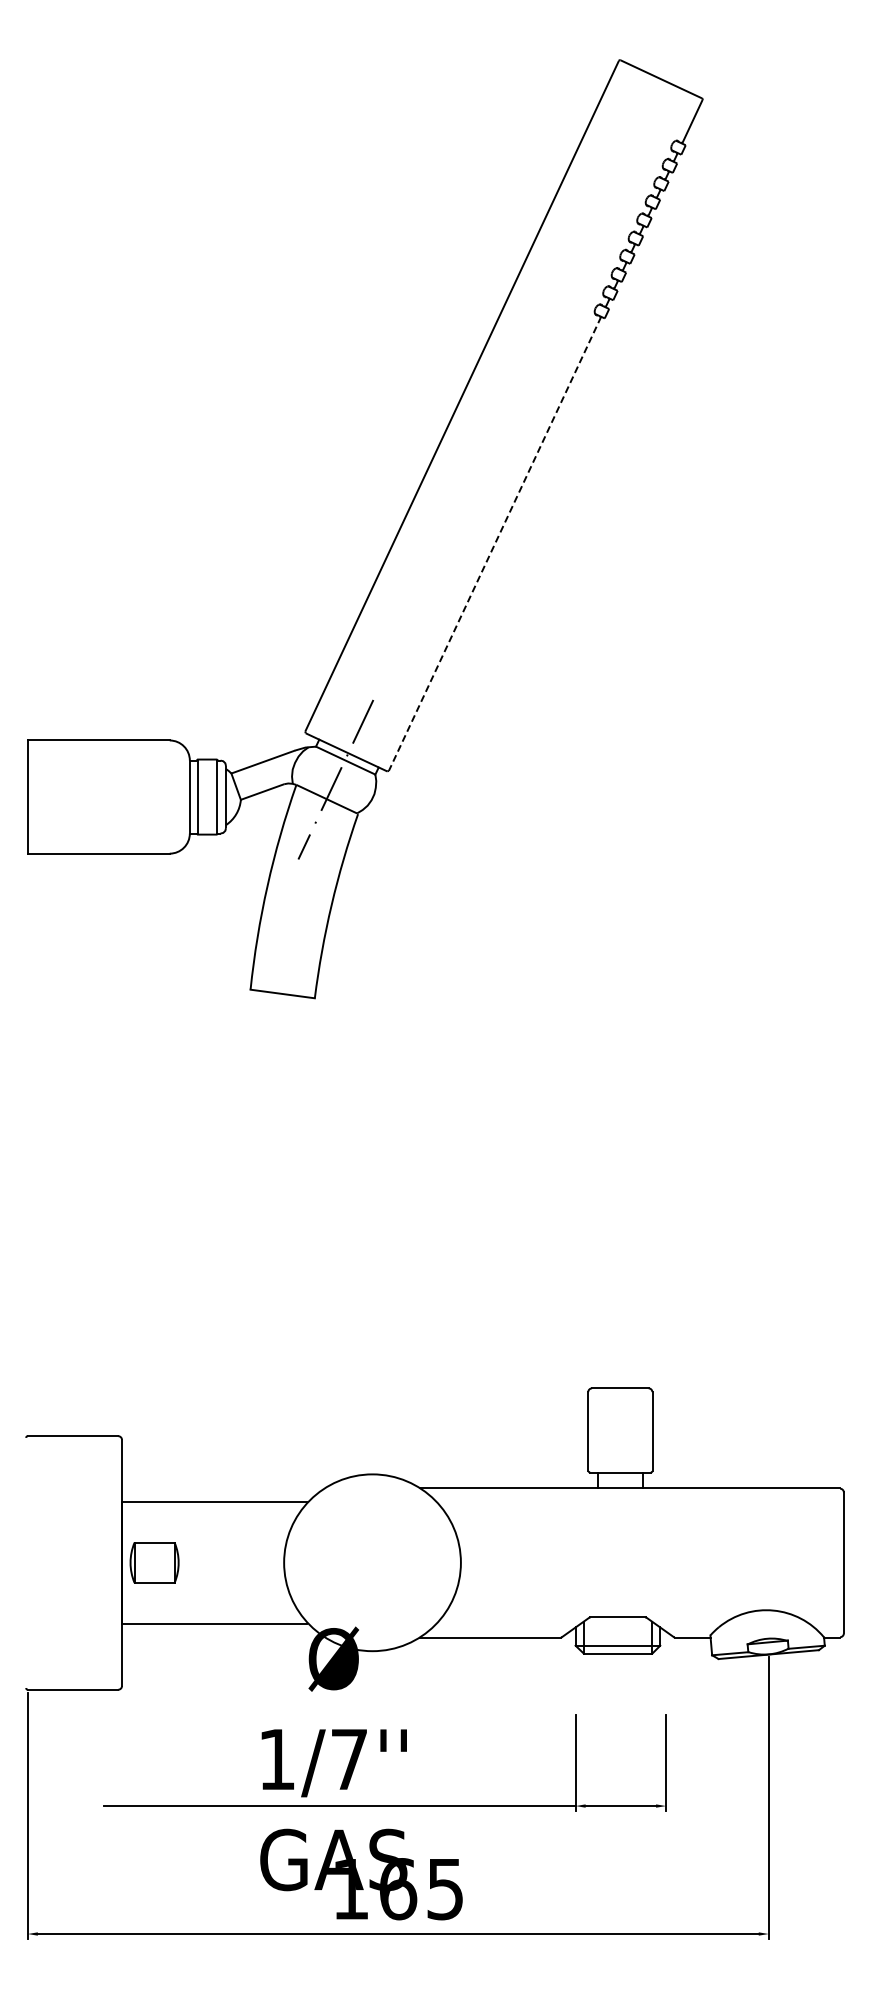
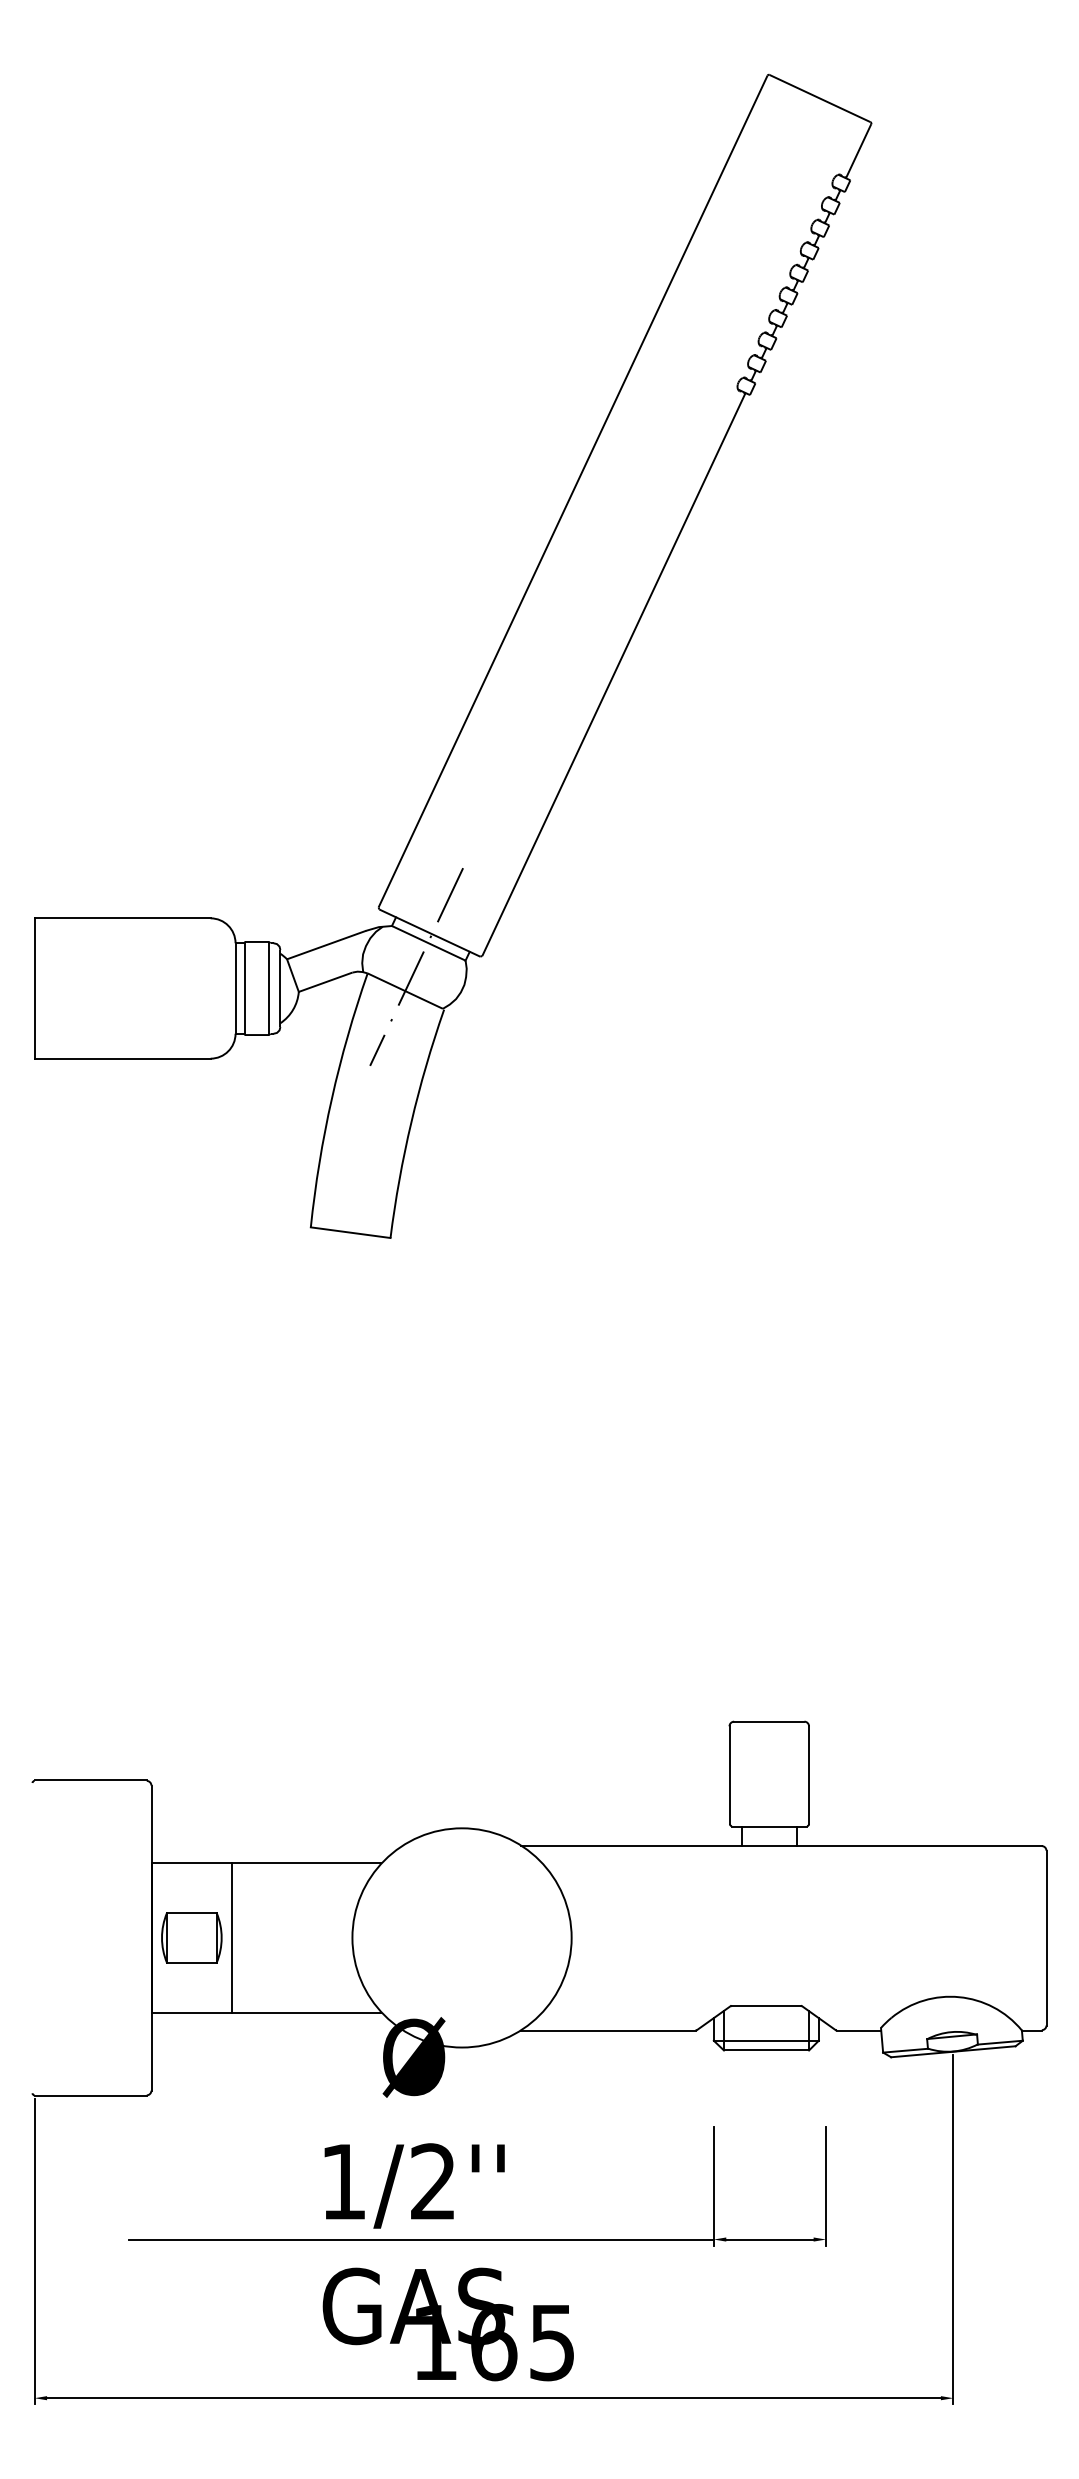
line: (495, 543) -> (614, 674), dashed -> solid
line: (186, 1562) -> (231, 1937), added
text: (348, 1758) -> (432, 2180), 1/7'' -> 1/2''

